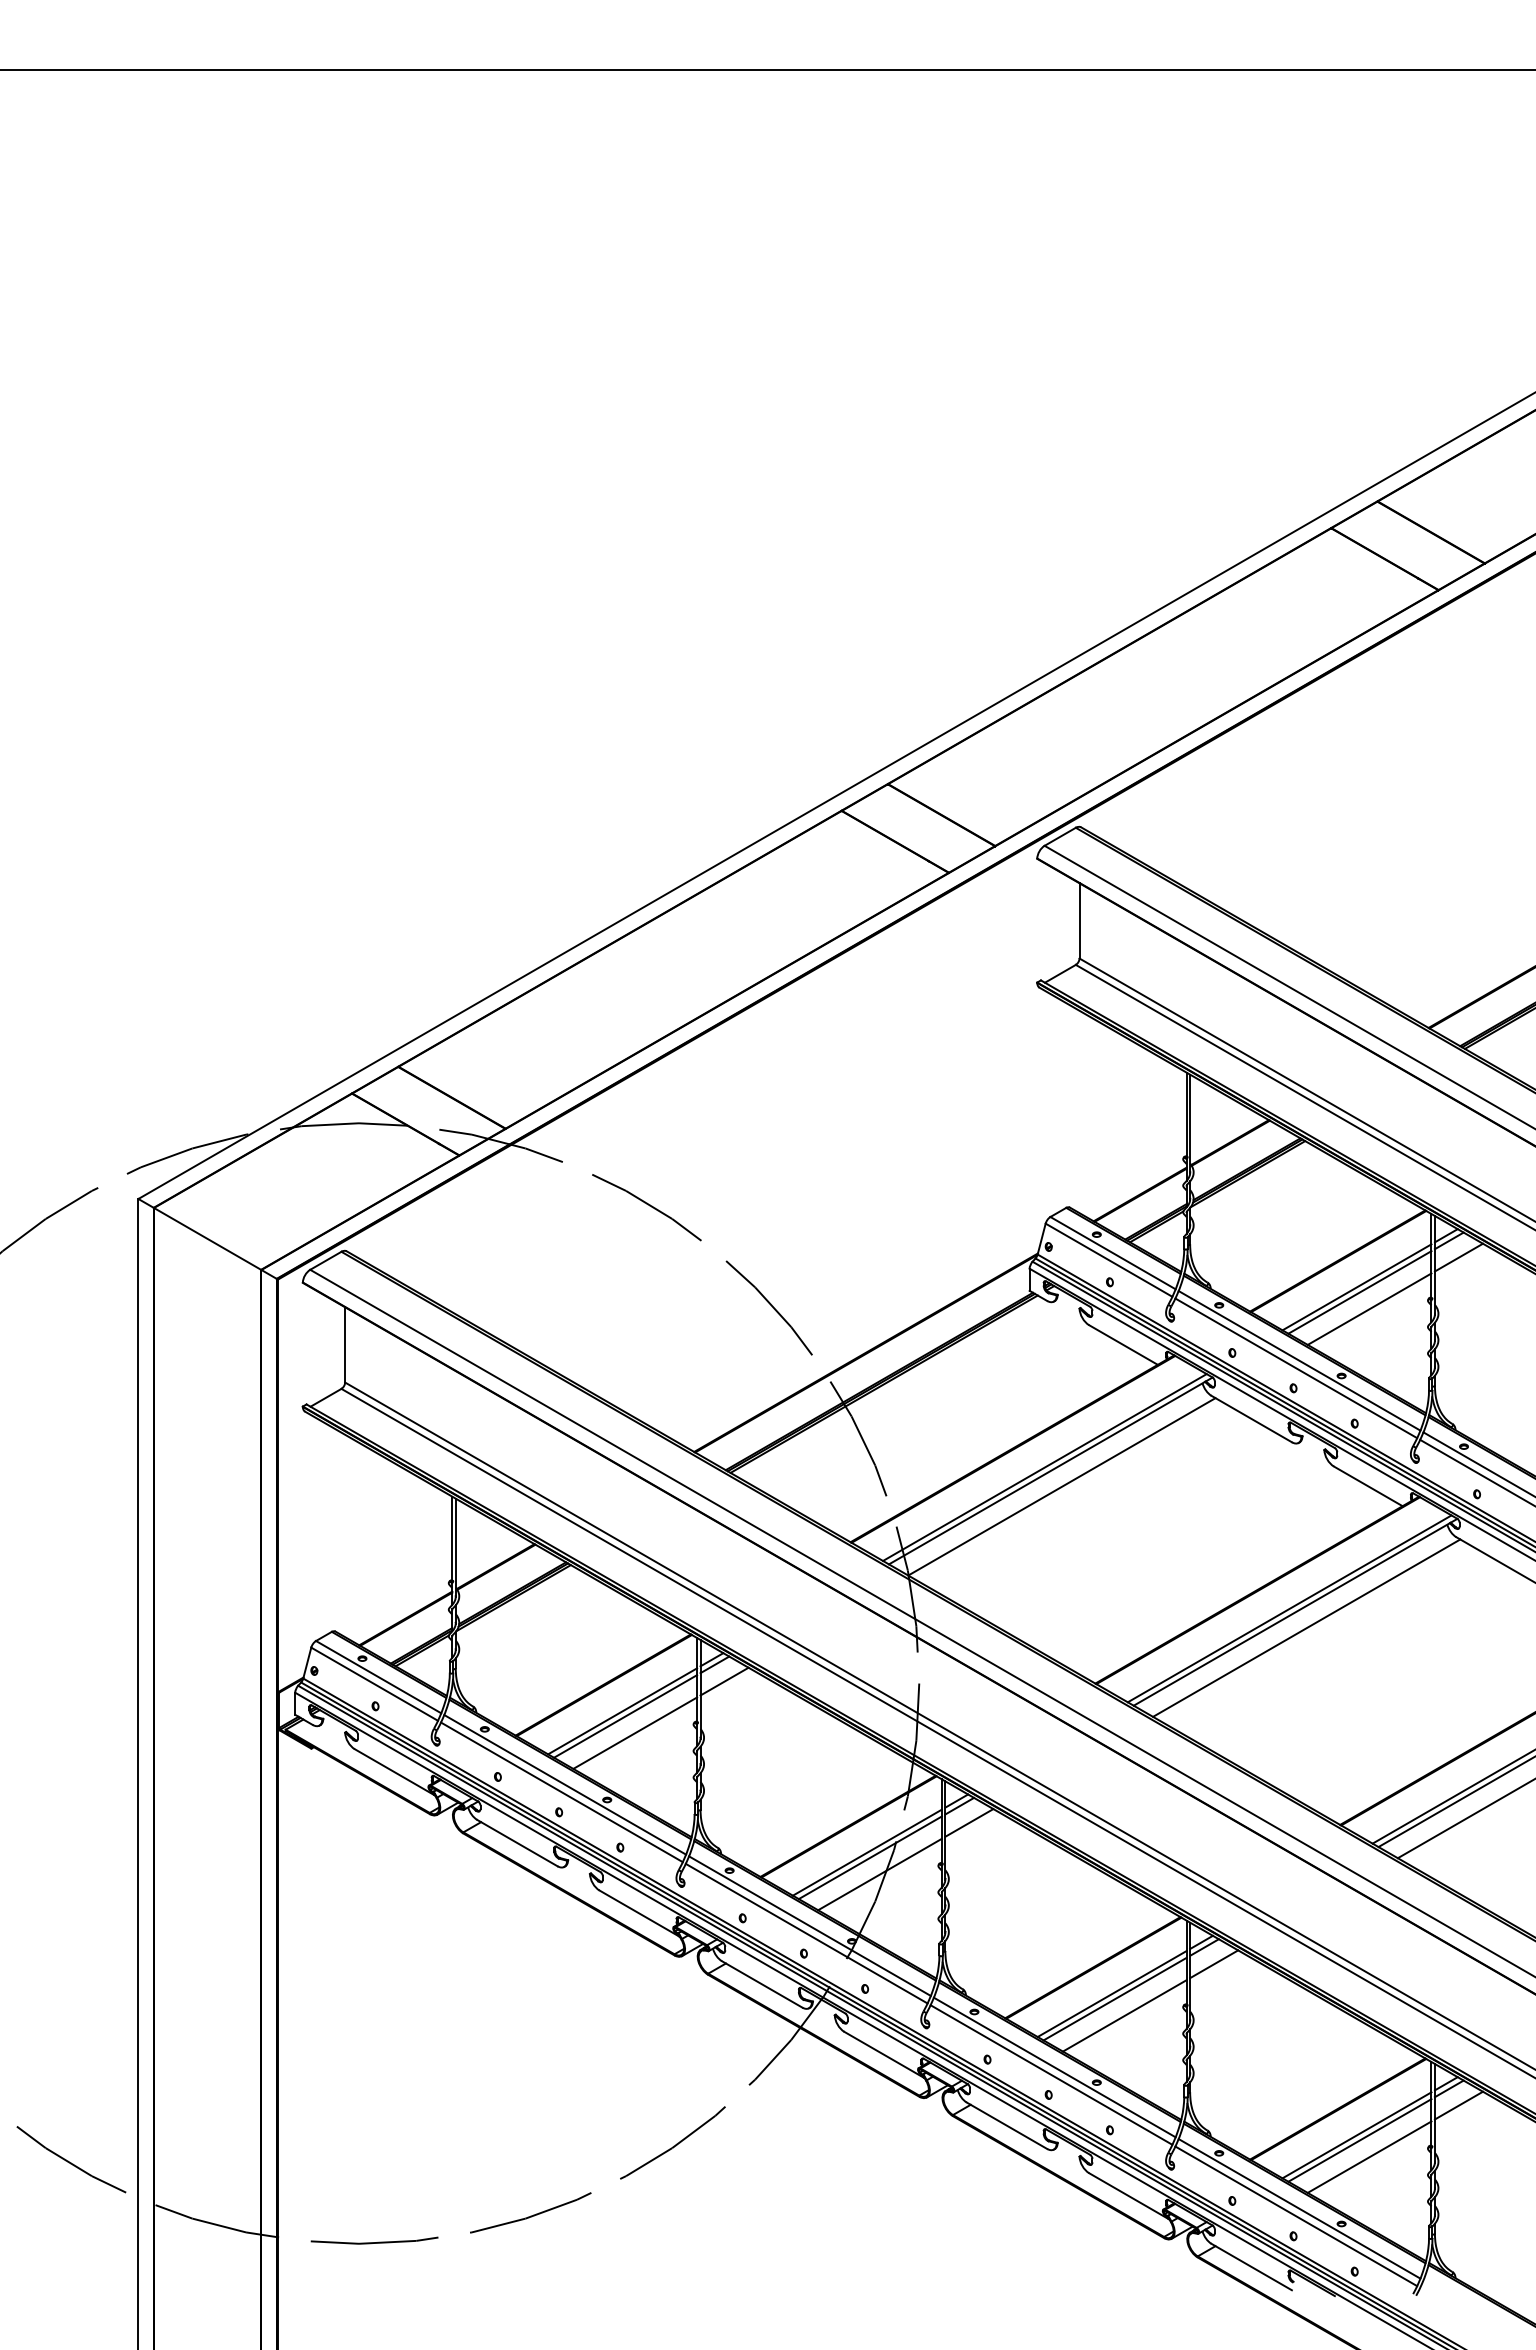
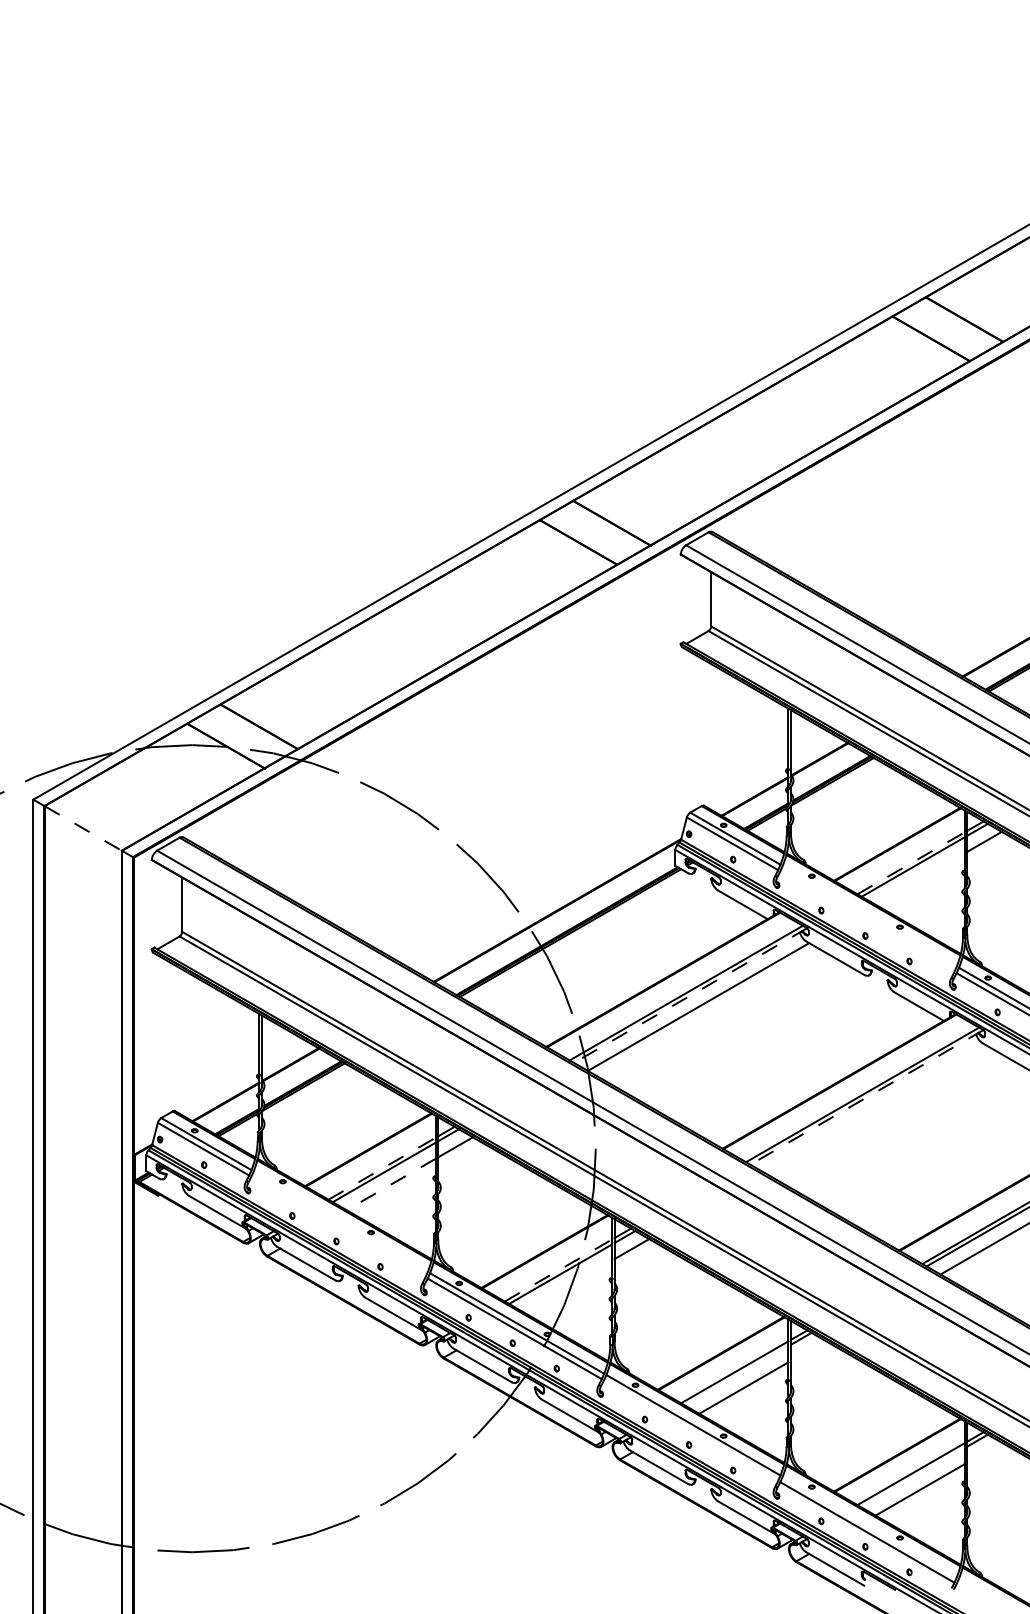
line: (207, 1238) -> (83, 828), solid -> dashed
line: (1357, 1287) -> (911, 863), solid -> dashed
line: (1369, 1308) -> (920, 878), removed
line: (1299, 1360) -> (869, 916), removed
line: (1296, 1368) -> (867, 921), removed
line: (1050, 1470) -> (690, 995), solid -> dashed
line: (1295, 1612) -> (866, 1097), solid -> dashed
line: (1306, 1627) -> (874, 1108), removed
line: (623, 1711) -> (382, 1168), solid -> dashed
line: (634, 1733) -> (390, 1184), solid -> dashed
line: (565, 1784) -> (340, 1221), removed
line: (561, 1792) -> (338, 1227), removed
line: (867, 1852) -> (558, 1270), solid -> dashed
line: (879, 1874) -> (567, 1286), removed
line: (1214, 1964) -> (808, 1351), removed
line: (1114, 1998) -> (736, 1375), removed
line: (1051, 2074) -> (691, 1430), removed
line: (1458, 2105) -> (984, 1452), removed
line: (1359, 2140) -> (912, 1477), removed
line: (1299, 2208) -> (869, 1526), removed

